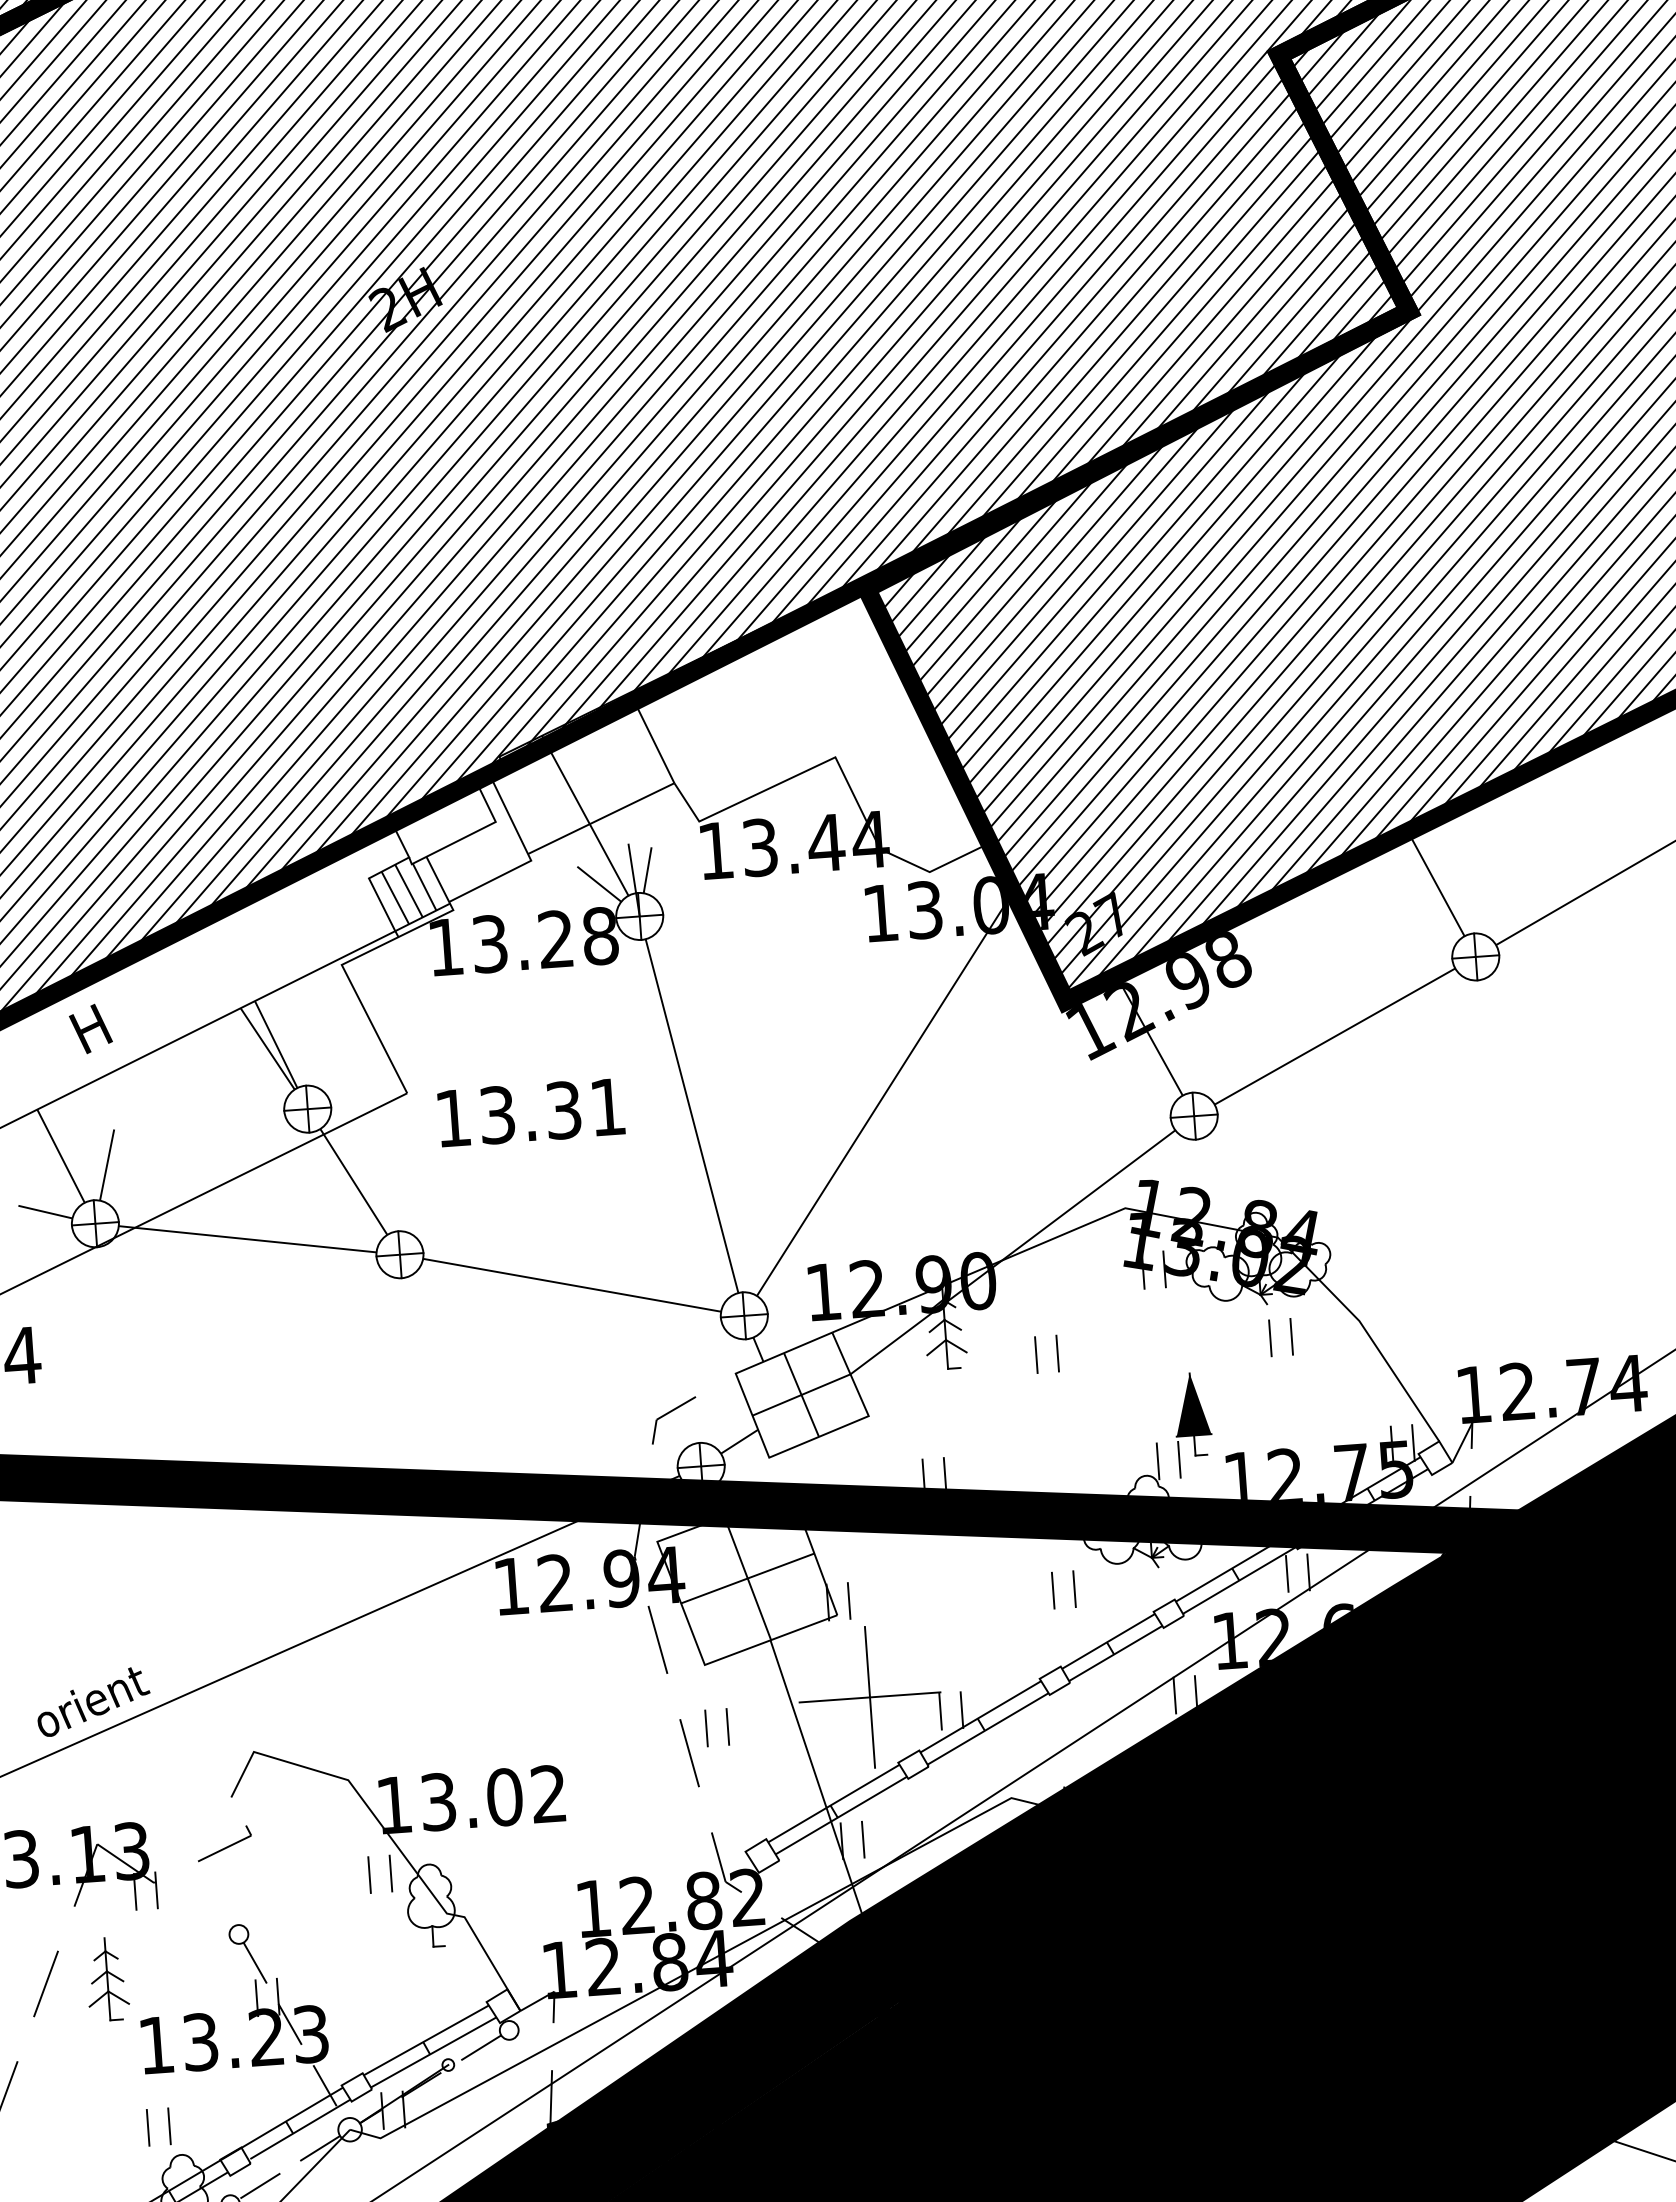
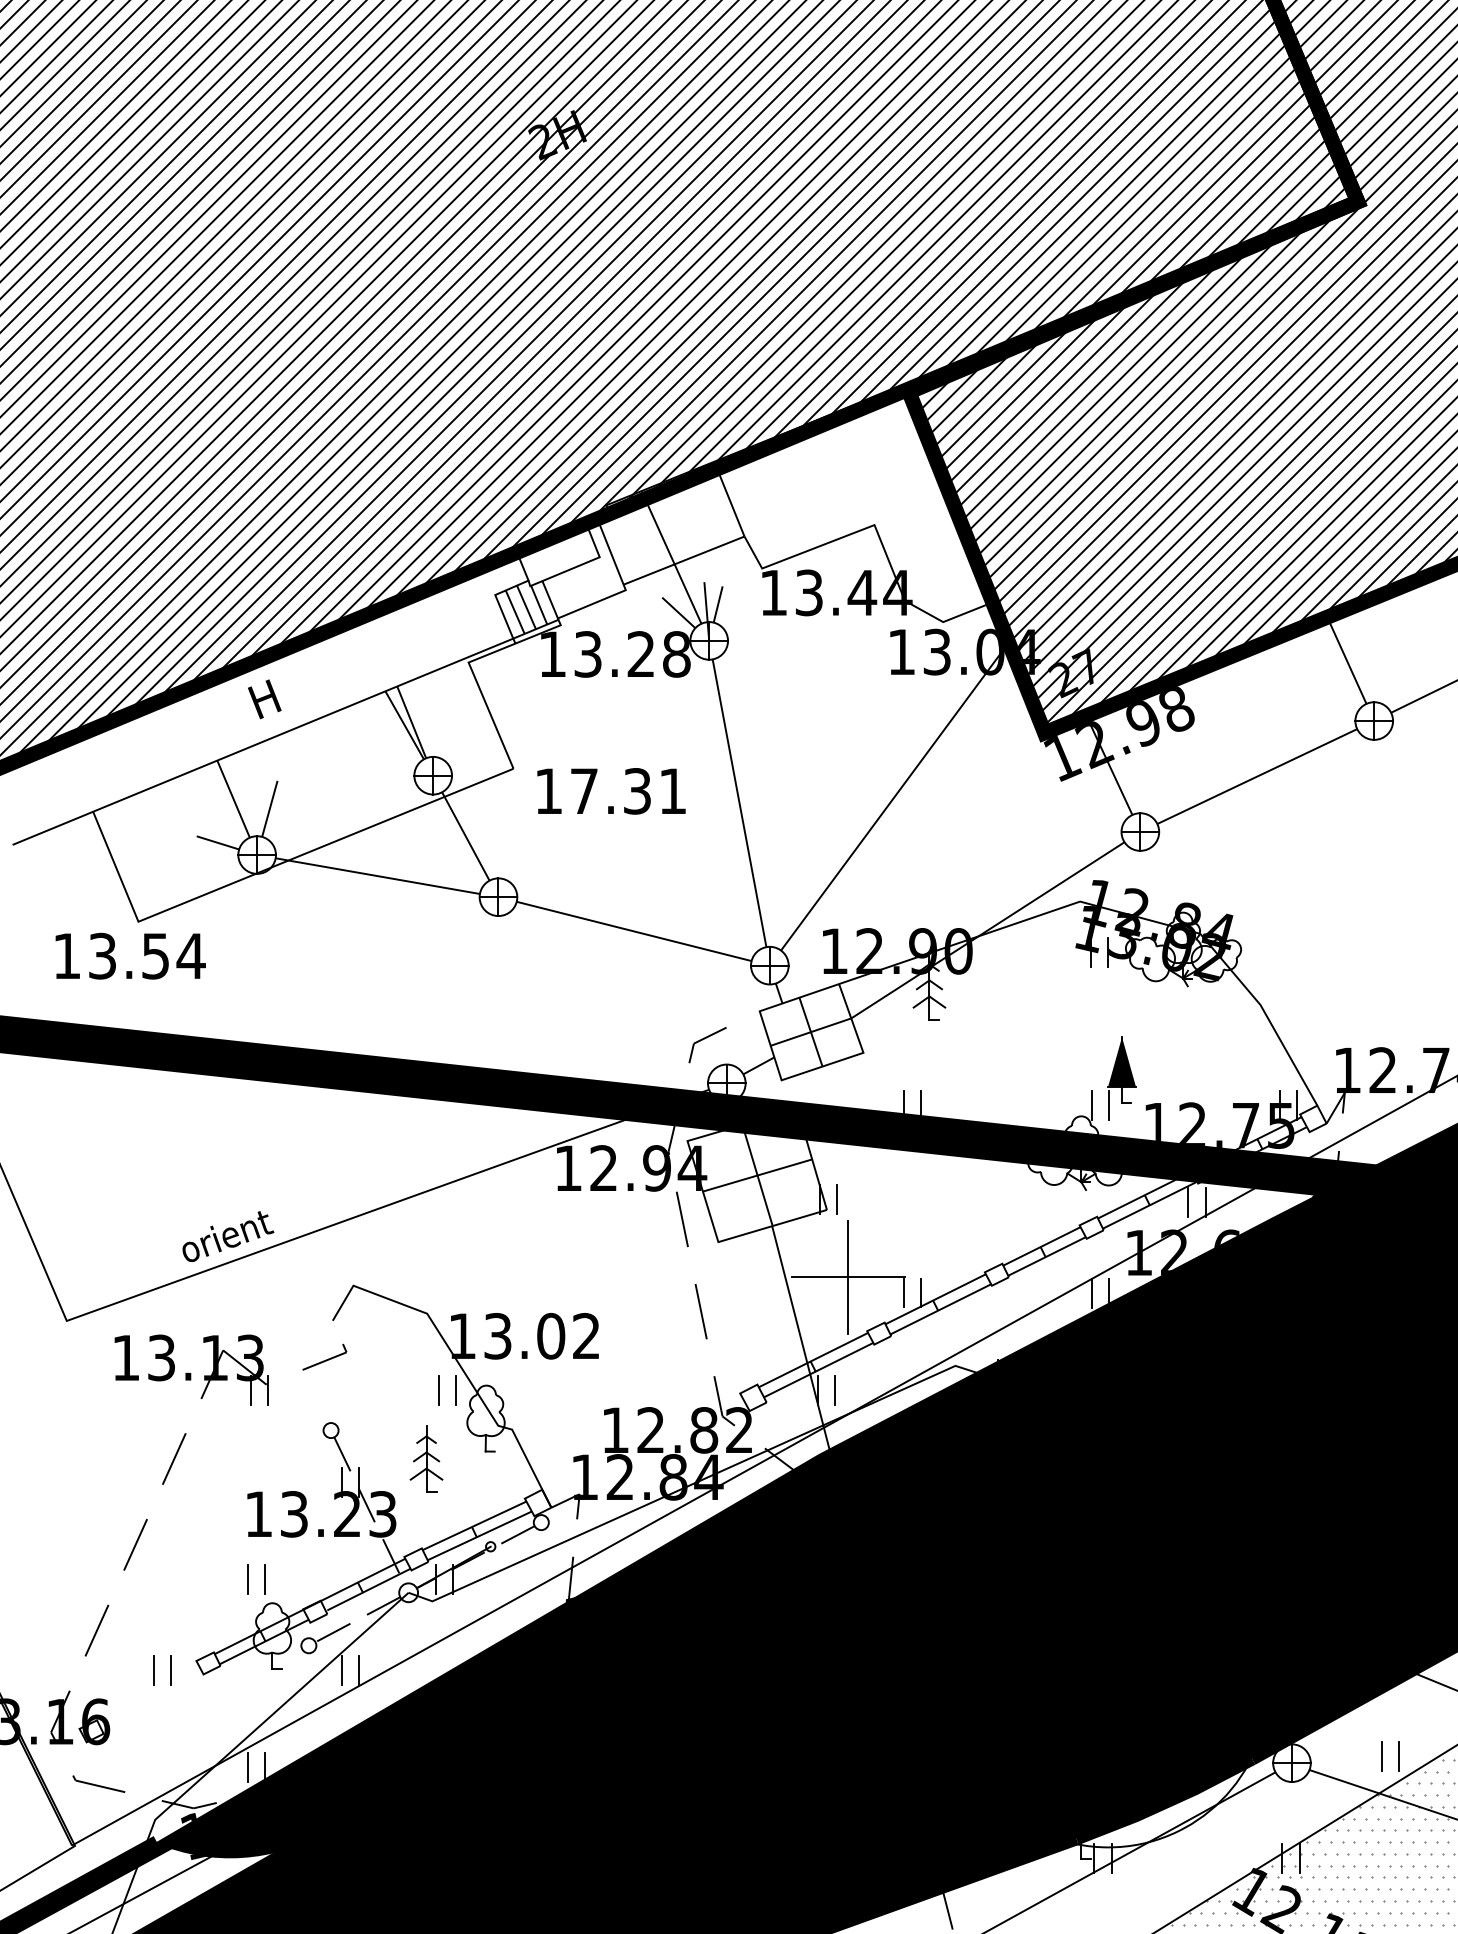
text: (497, 1115) -> (584, 791), 13.31 -> 17.31
part: (1270, 1338) -> (1188, 1013), removed
part: (1037, 1354) -> (1001, 1013), removed
part: (1054, 1590) -> (1001, 1202), removed
part: (707, 1727) -> (716, 1292), removed
part: (107, 1978) -> (426, 1458), moved

